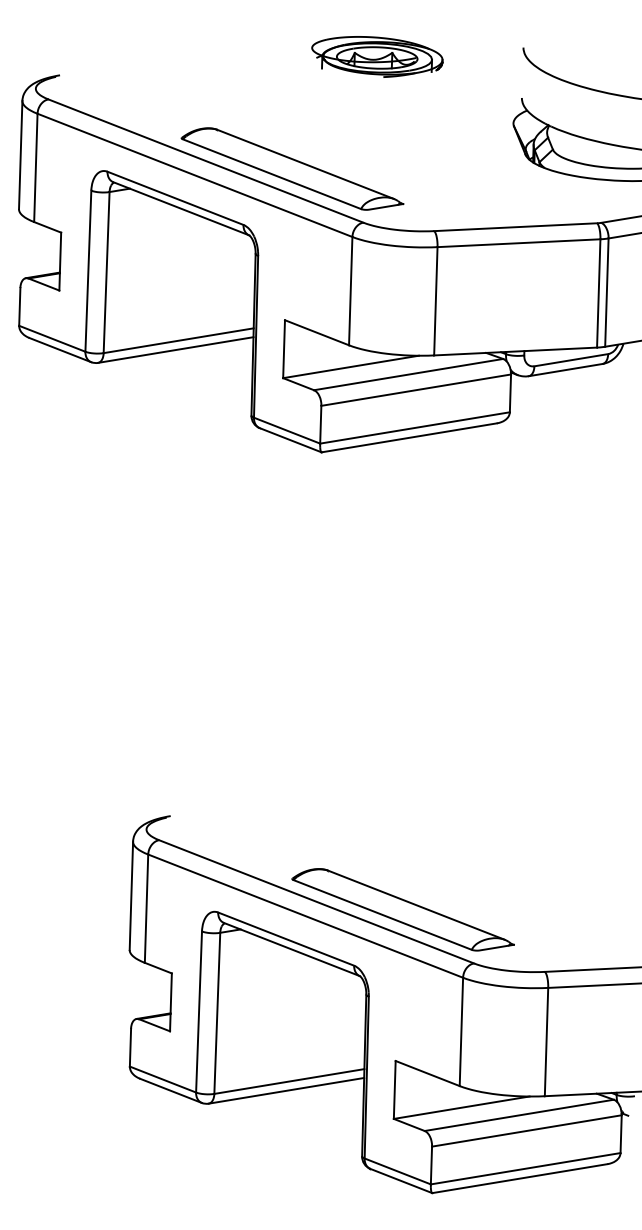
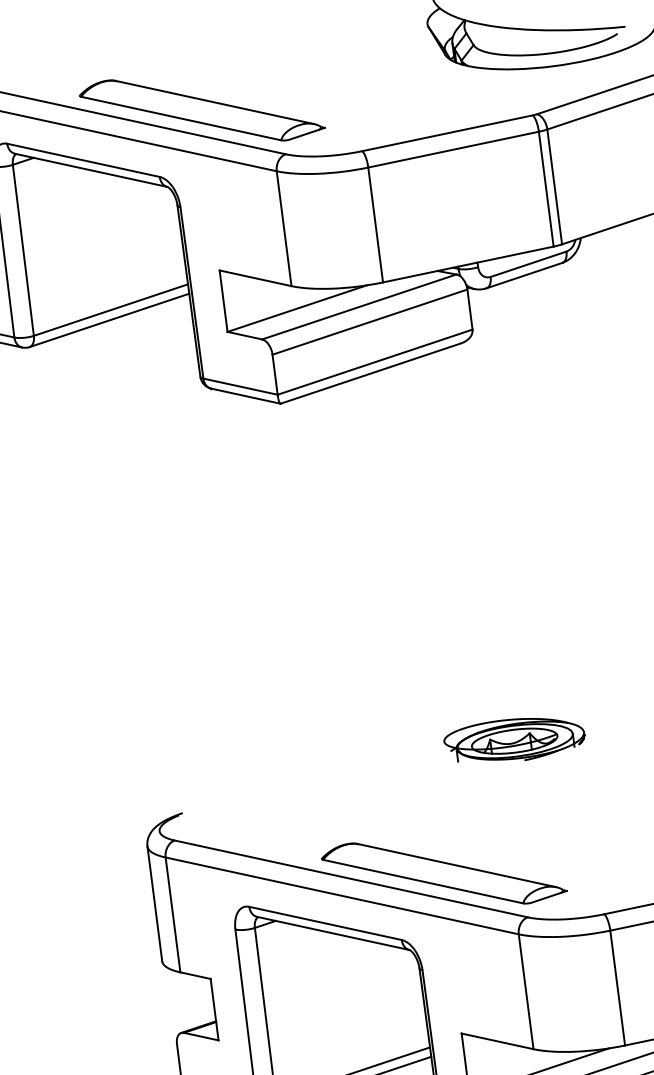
part: (488, 797) -> (515, 739), added

